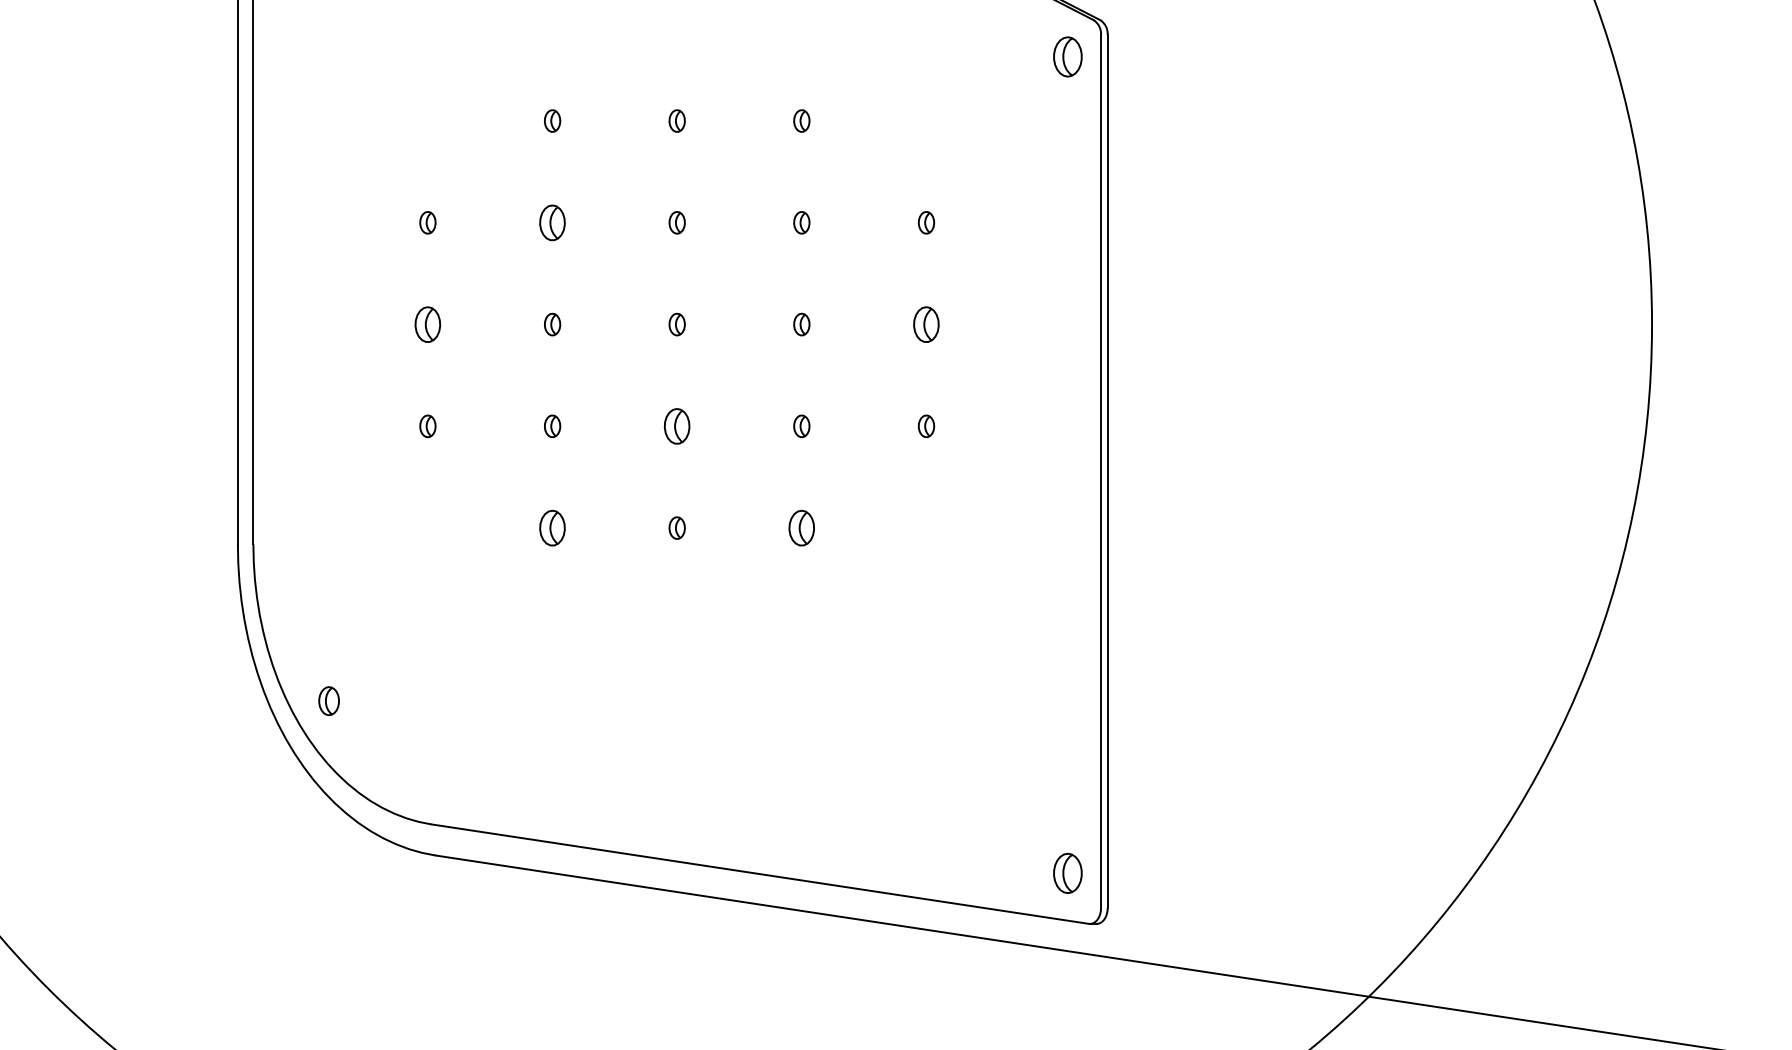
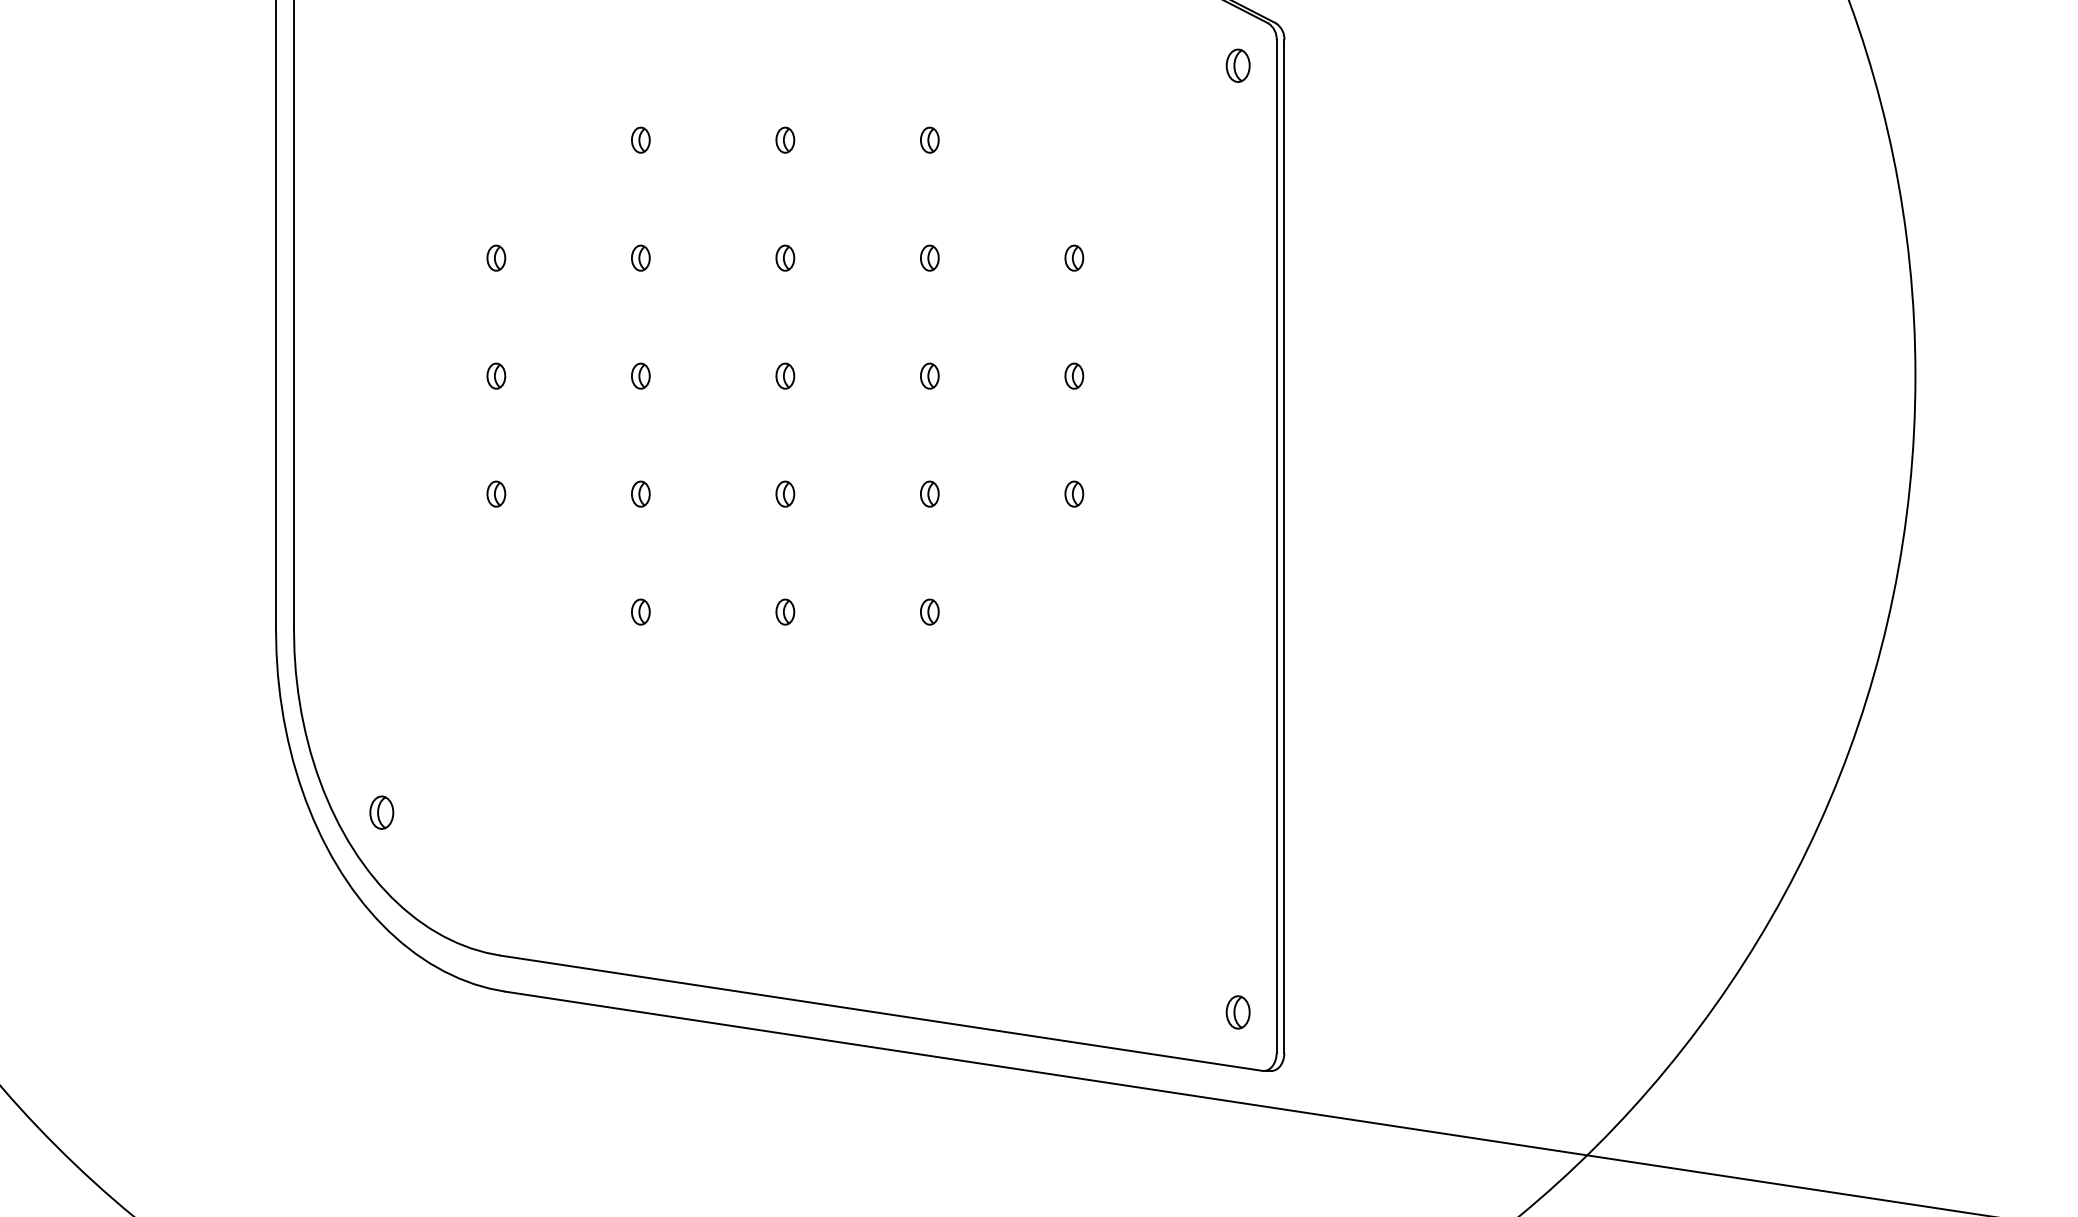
part: (1067, 56) -> (1237, 65), size x0.71
part: (552, 222) -> (640, 257), size x0.62
part: (428, 324) -> (496, 375), size x0.62
part: (926, 324) -> (1074, 375), size x0.62
part: (677, 425) -> (785, 493), size x0.62
part: (552, 527) -> (640, 611), size x0.62
part: (801, 527) -> (929, 611), size x0.62
part: (1067, 873) -> (1237, 1012), size x0.71

